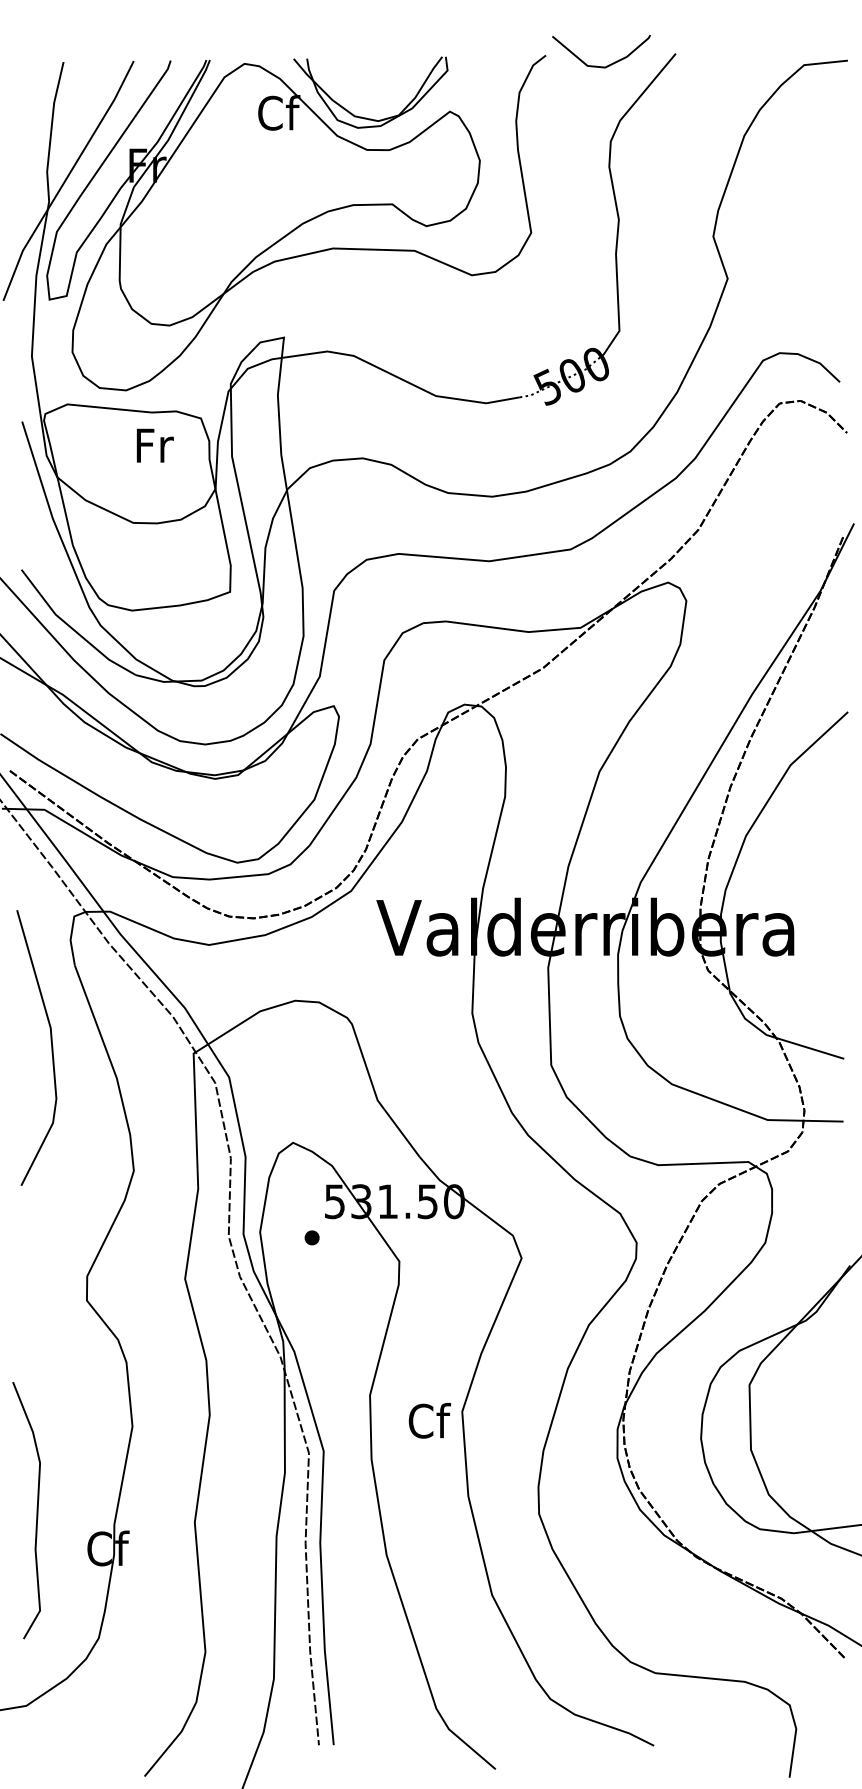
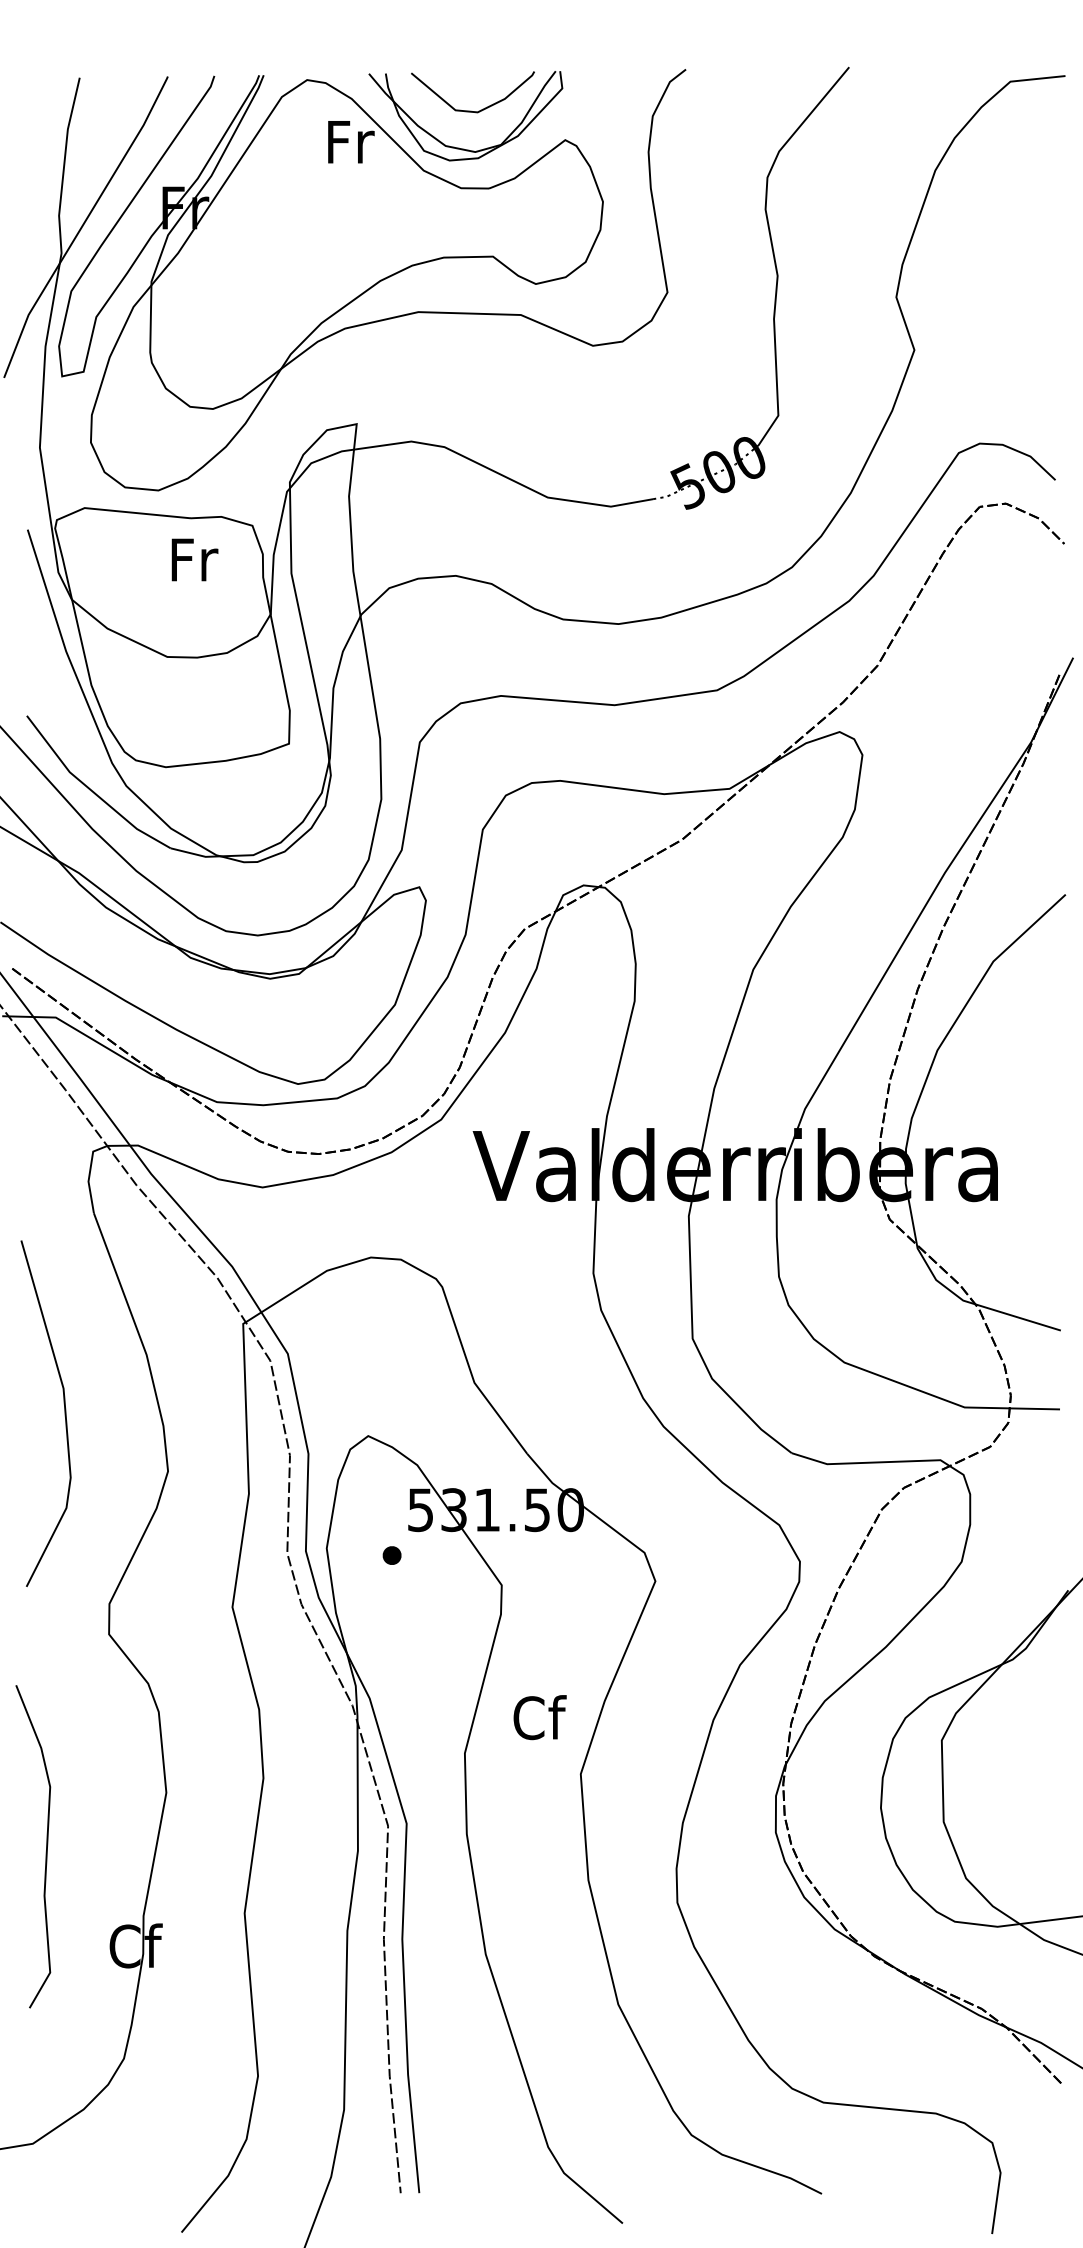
curve: (608, 64) -> (481, 108), moved
text: (279, 112) -> (351, 141), Cf -> Fr
line: (51, 1047) -> (64, 1413), moved
text: (429, 1420) -> (539, 1717), moved
curve: (36, 1510) -> (45, 1846), moved

